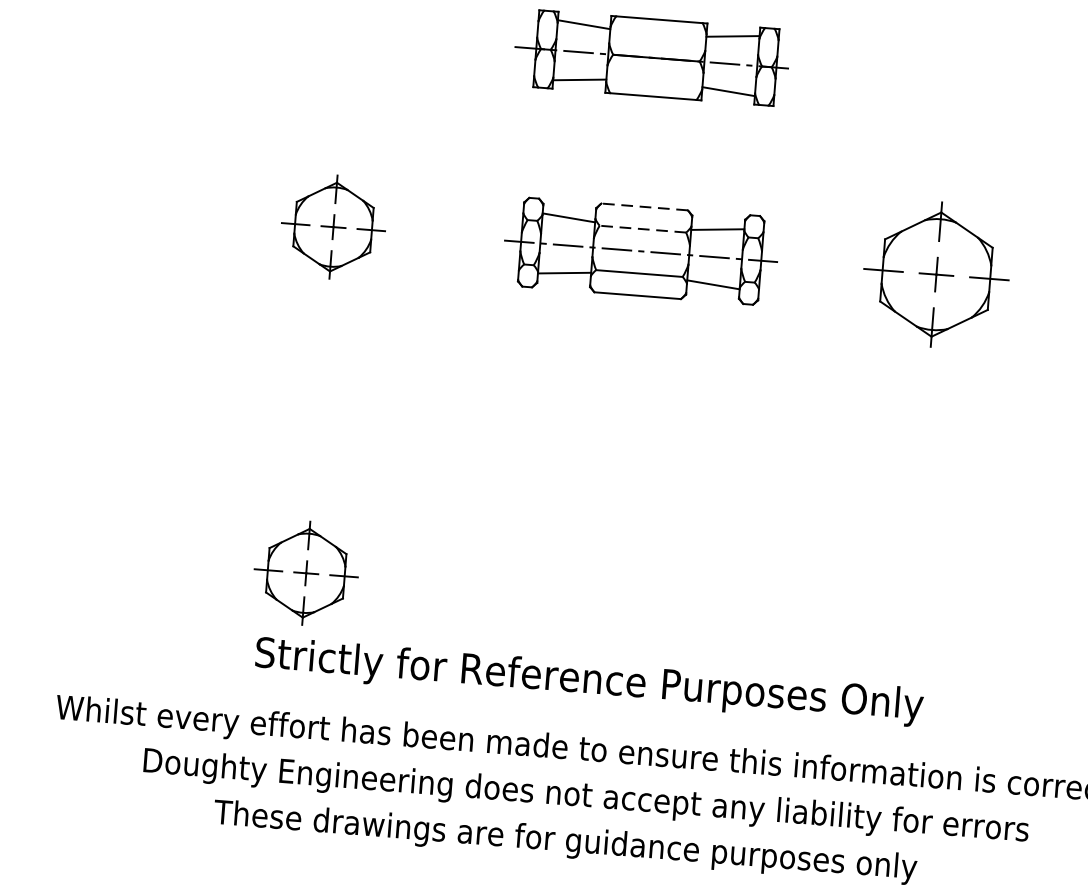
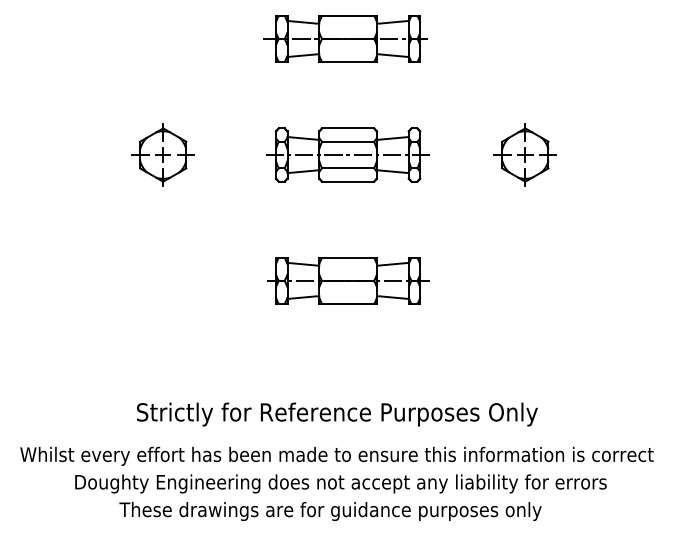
line: (645, 207) -> (348, 128), dashed -> solid
line: (643, 228) -> (348, 141), dashed -> solid
part: (934, 273) -> (524, 154), size x0.71
part: (625, 460) -> (348, 280), added
part: (305, 572) -> (162, 362), removed

